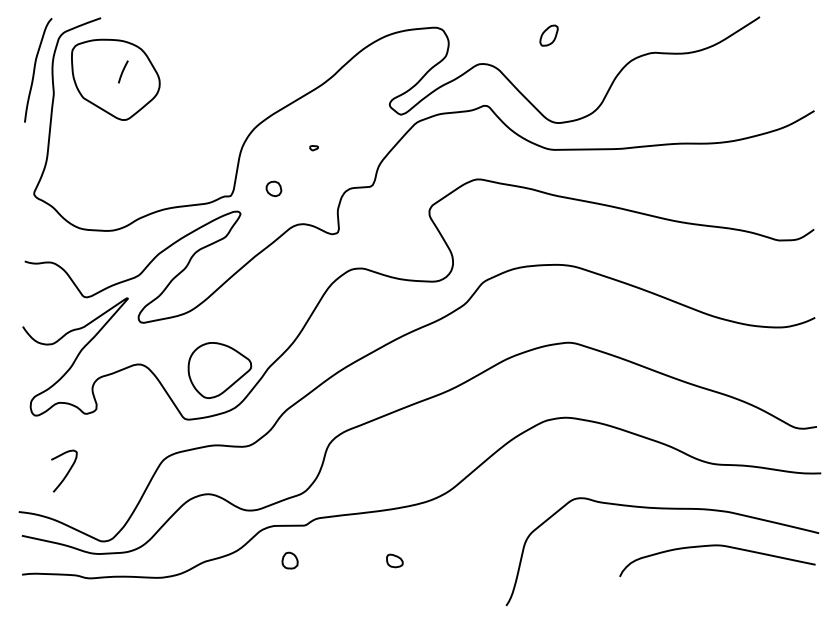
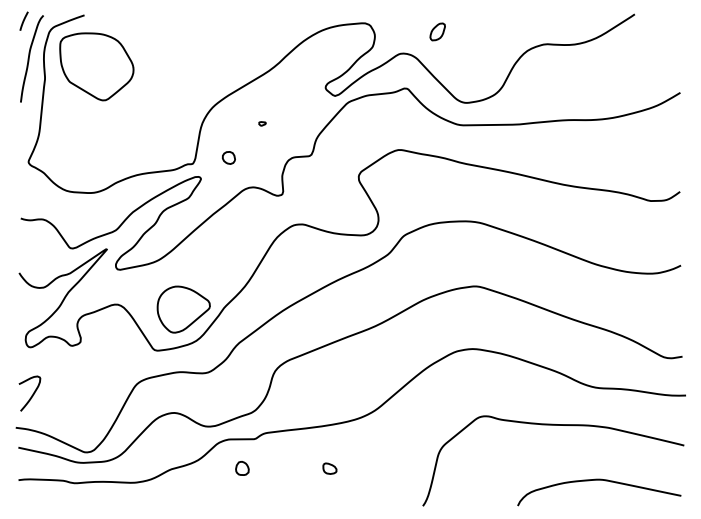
part: (548, 35) -> (437, 31), moved
line: (122, 71) -> (23, 20), moved
curve: (66, 473) -> (31, 395), moved
curve: (717, 546) -> (599, 480), moved

